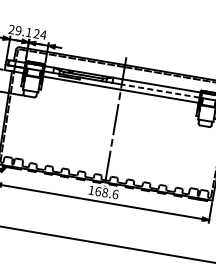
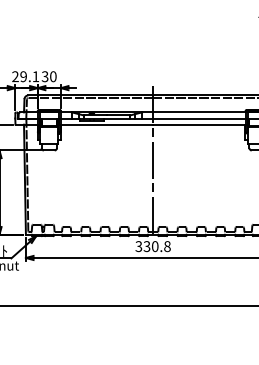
text: (39, 34) -> (48, 76), 24 -> 30
line: (159, 90) -> (198, 118), dashed -> solid
text: (102, 192) -> (152, 246), 168.6 -> 330.8

